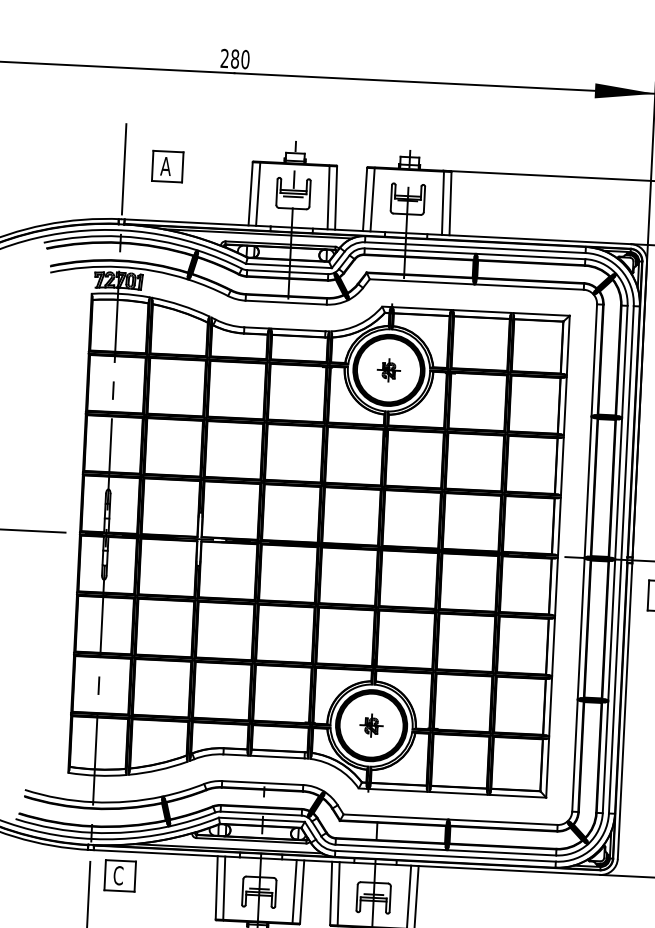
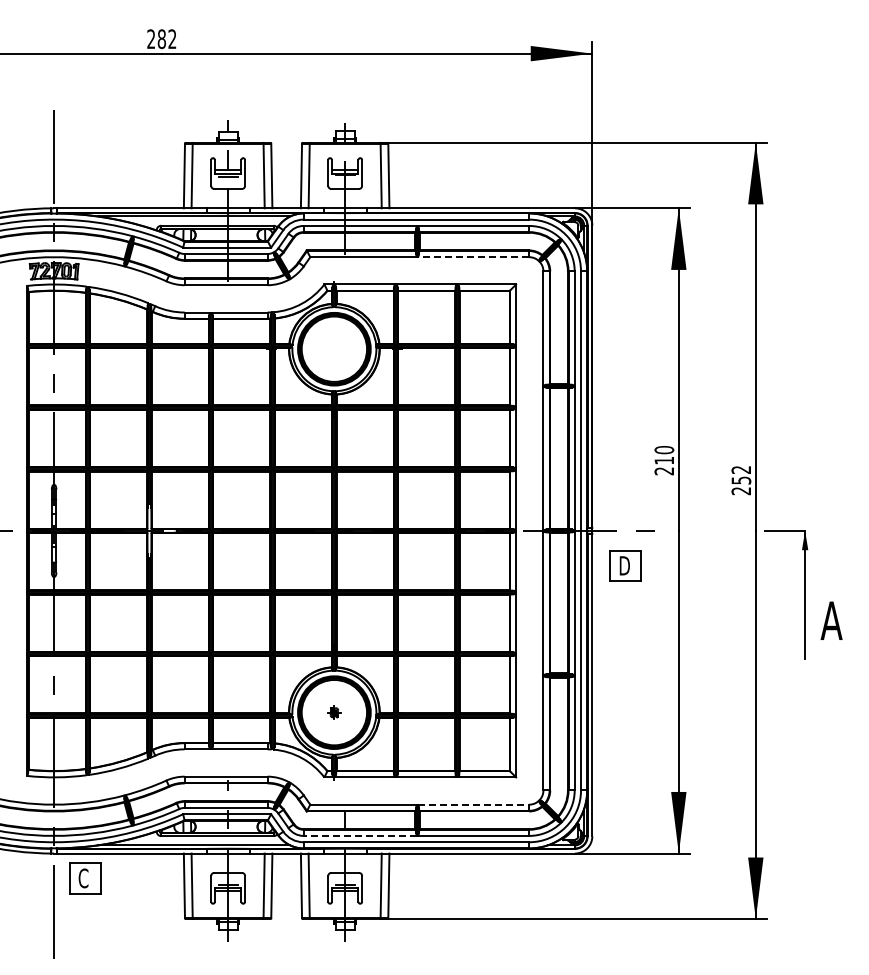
text: (245, 59) -> (172, 39), 280 -> 282
part: (167, 166) -> (98, 152), removed
line: (529, 287) -> (473, 257), solid -> dashed
part: (389, 370) -> (334, 349), removed
part: (371, 725) -> (334, 712), size x0.6
line: (503, 822) -> (473, 804), solid -> dashed
line: (391, 846) -> (360, 835), solid -> dashed

